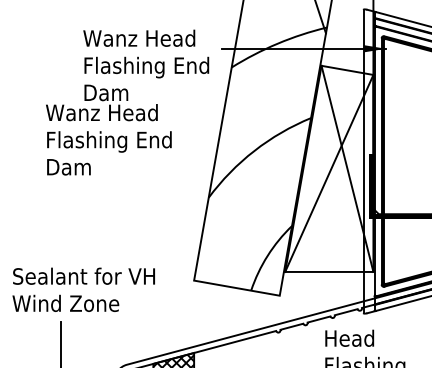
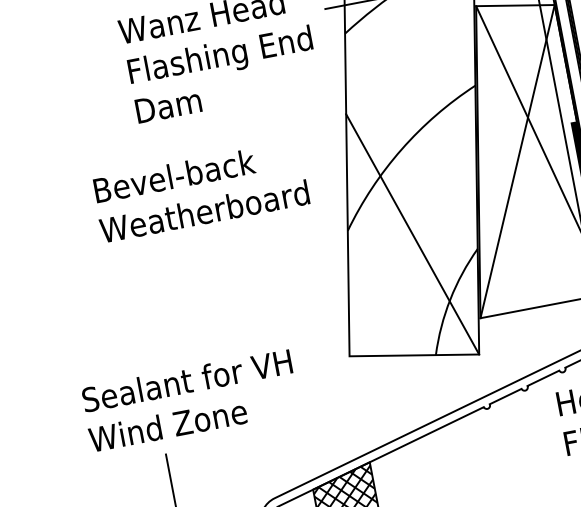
text: (116, 139) -> (196, 171), Wanz Head Flashing End Dam -> Bevel-back Weatherboard
line: (250, 207) -> (411, 233), added

